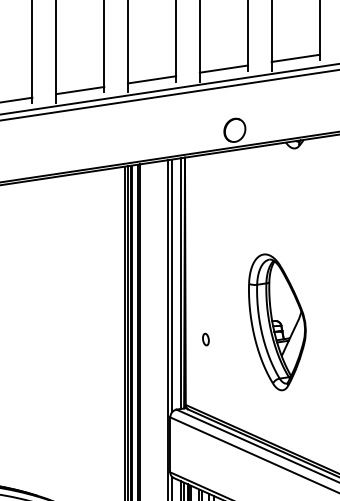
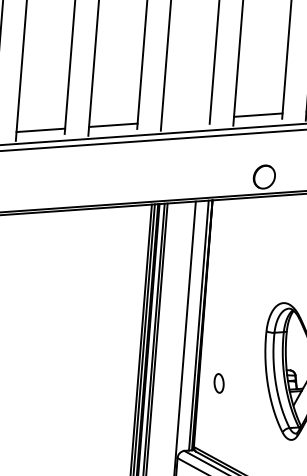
line: (151, 79) -> (185, 119), removed
line: (172, 285) -> (190, 326), removed
part: (205, 339) -> (218, 383), size x1.6

